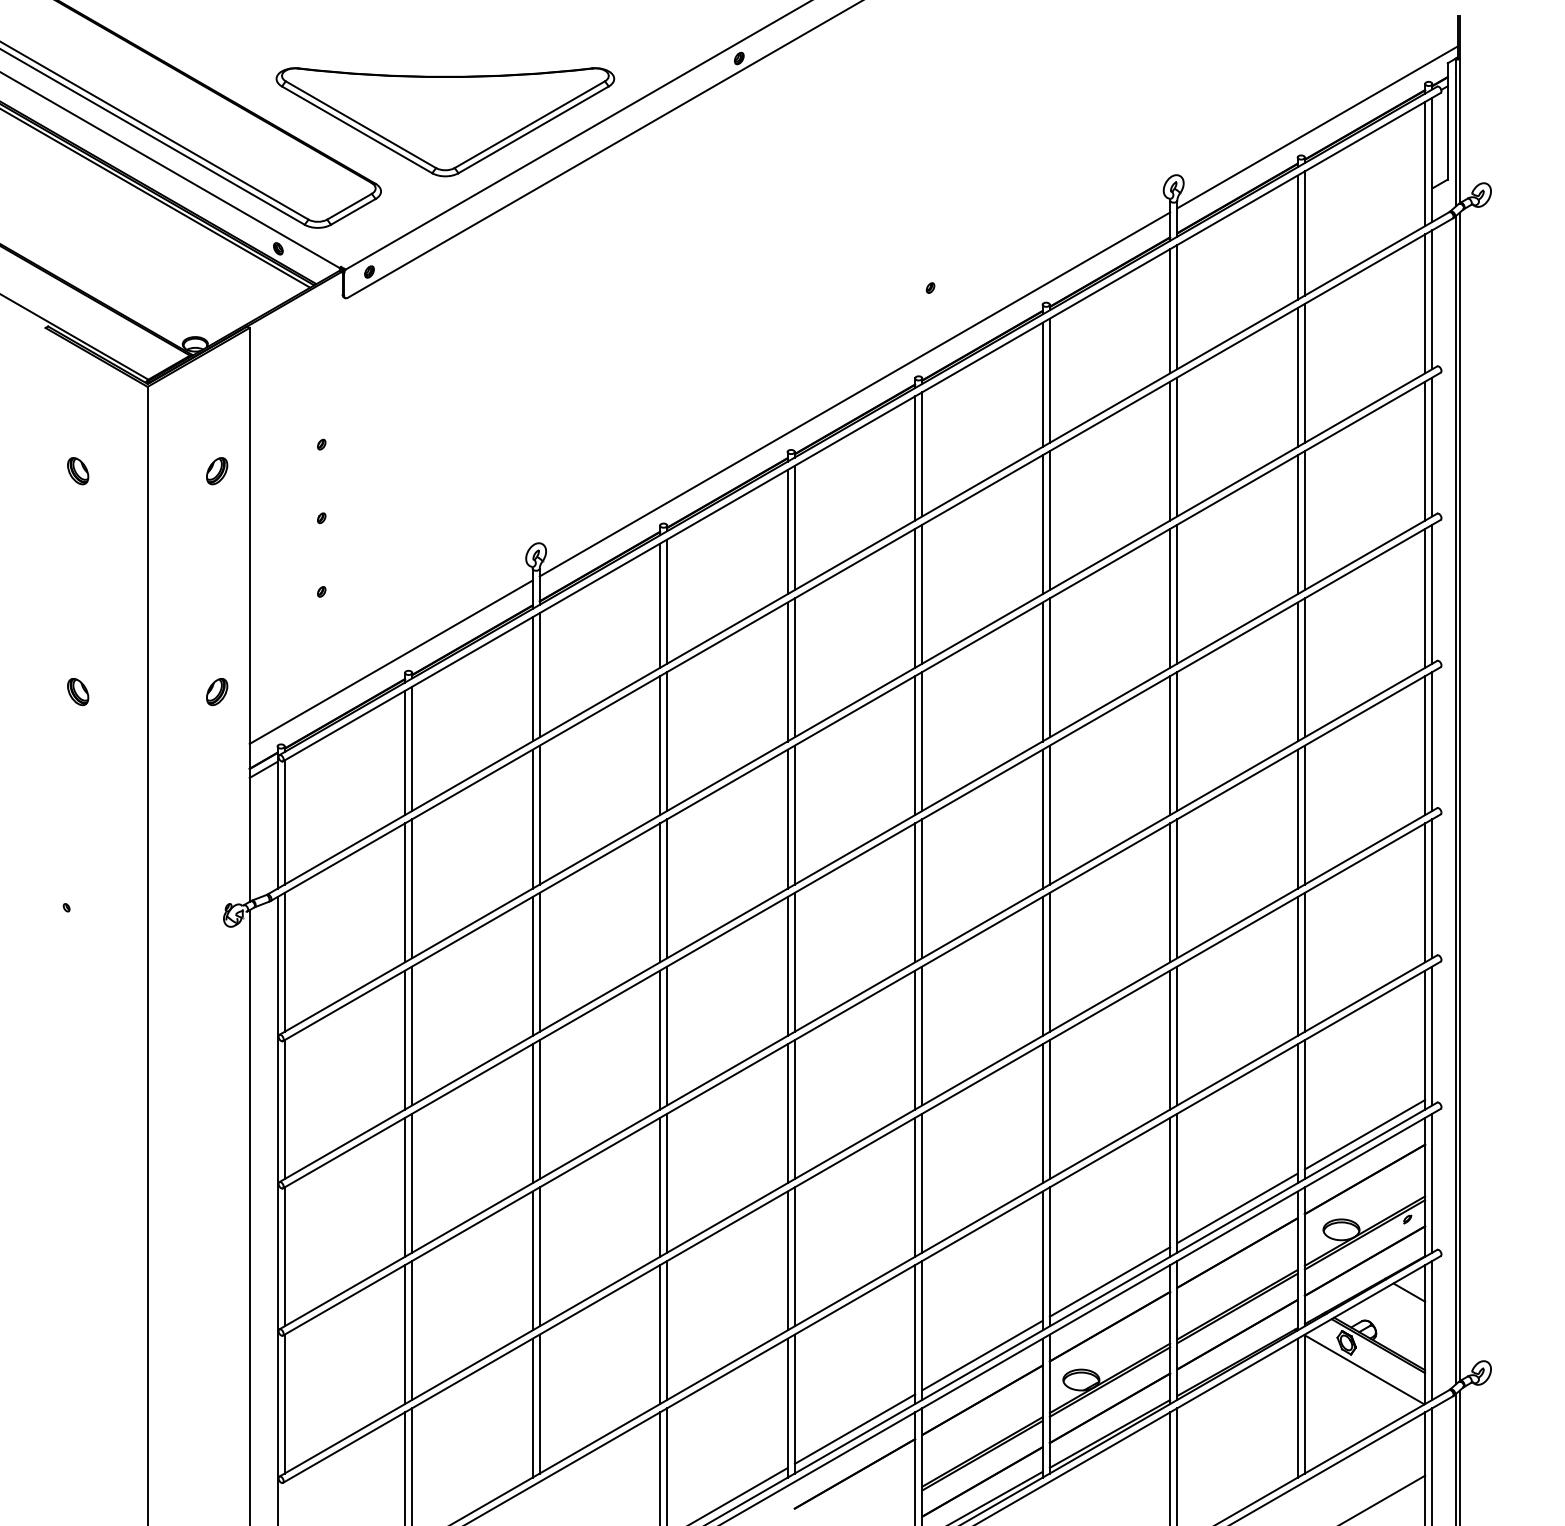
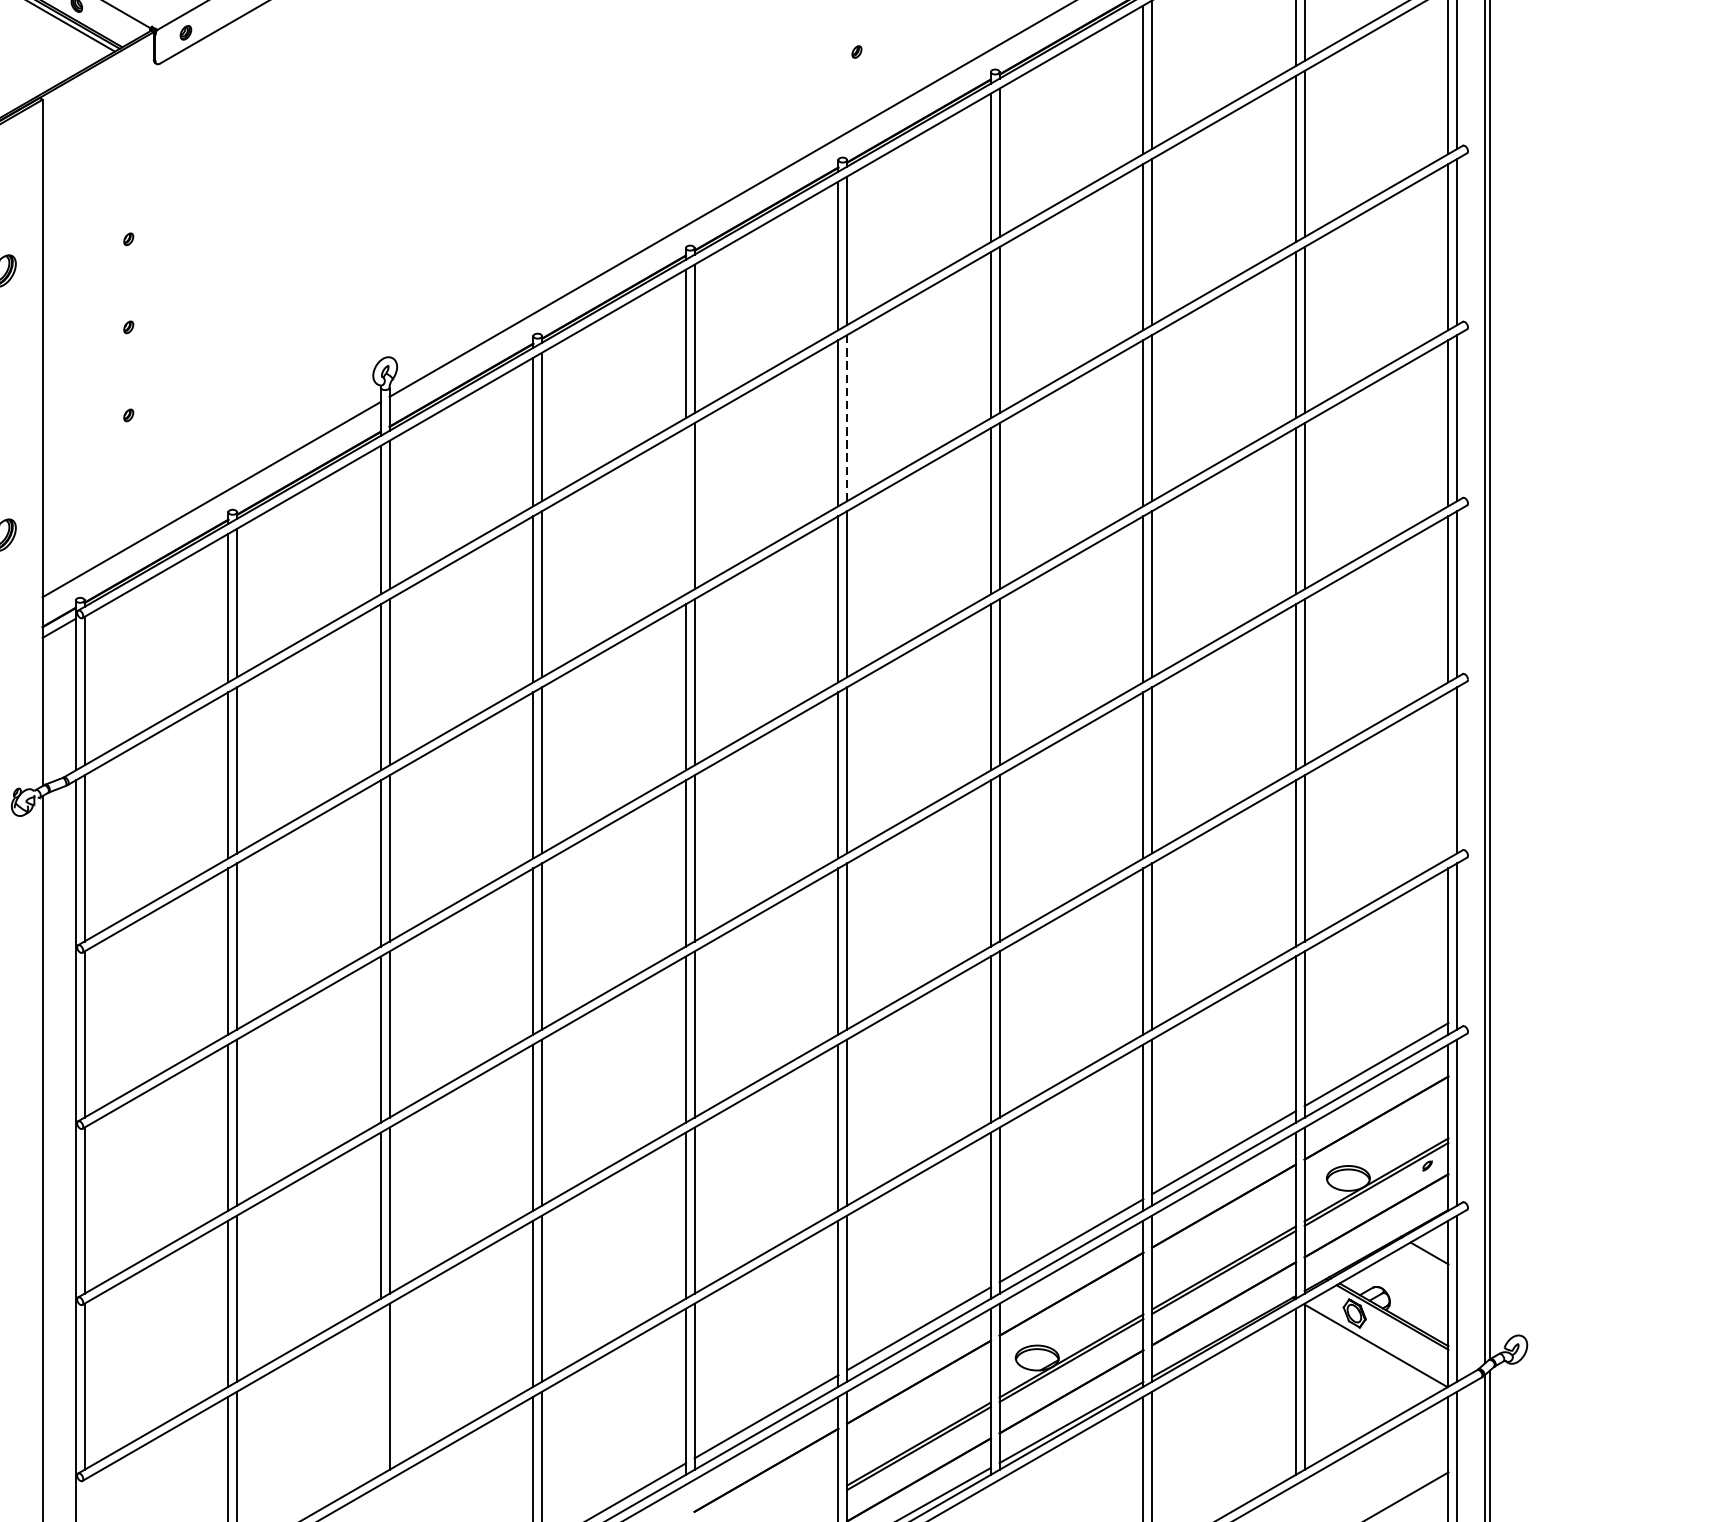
line: (922, 593) -> (847, 417), solid -> dashed
line: (787, 671) -> (685, 510), removed
line: (1425, 892) -> (1448, 774), removed
line: (532, 1407) -> (380, 1390), removed

